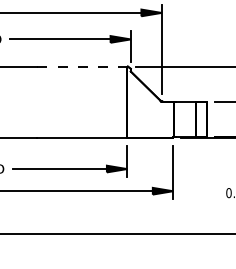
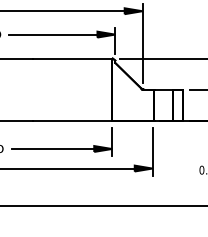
line: (82, 66) -> (72, 58), dashed -> solid

